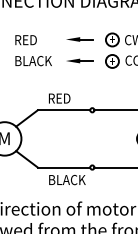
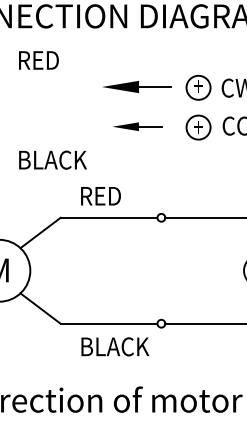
part: (79, 39) -> (137, 86), size x1.4
text: (25, 40) -> (37, 61), moved
text: (33, 61) -> (52, 160), moved

